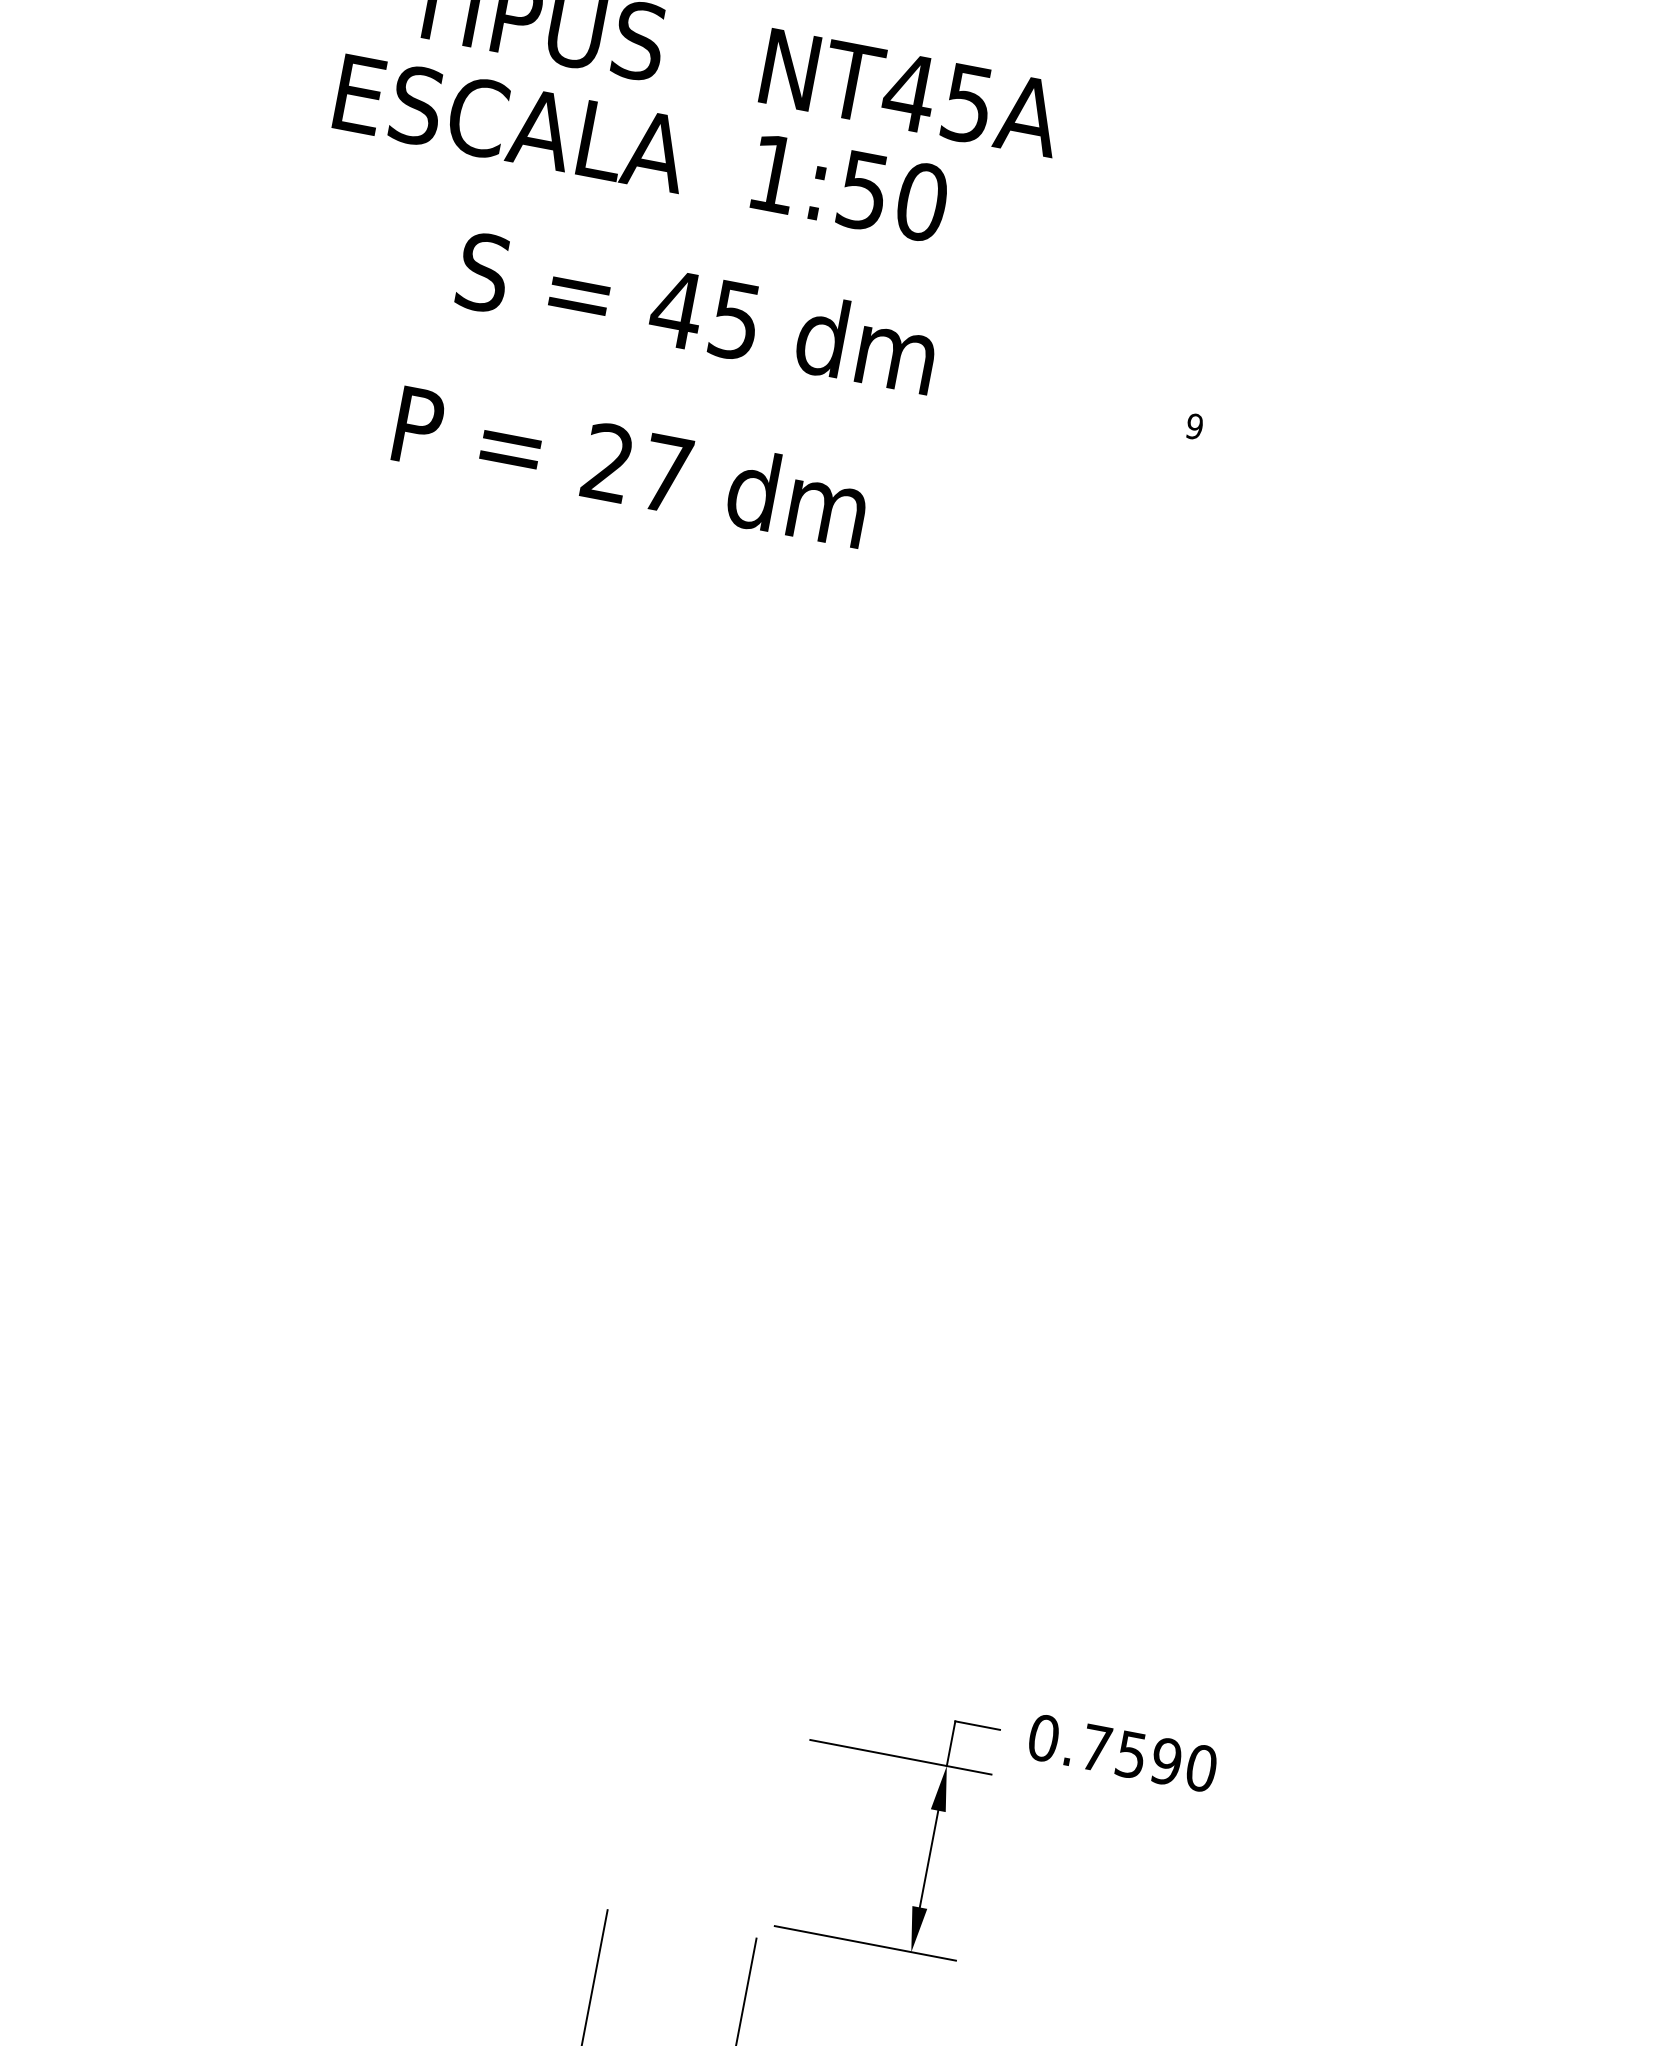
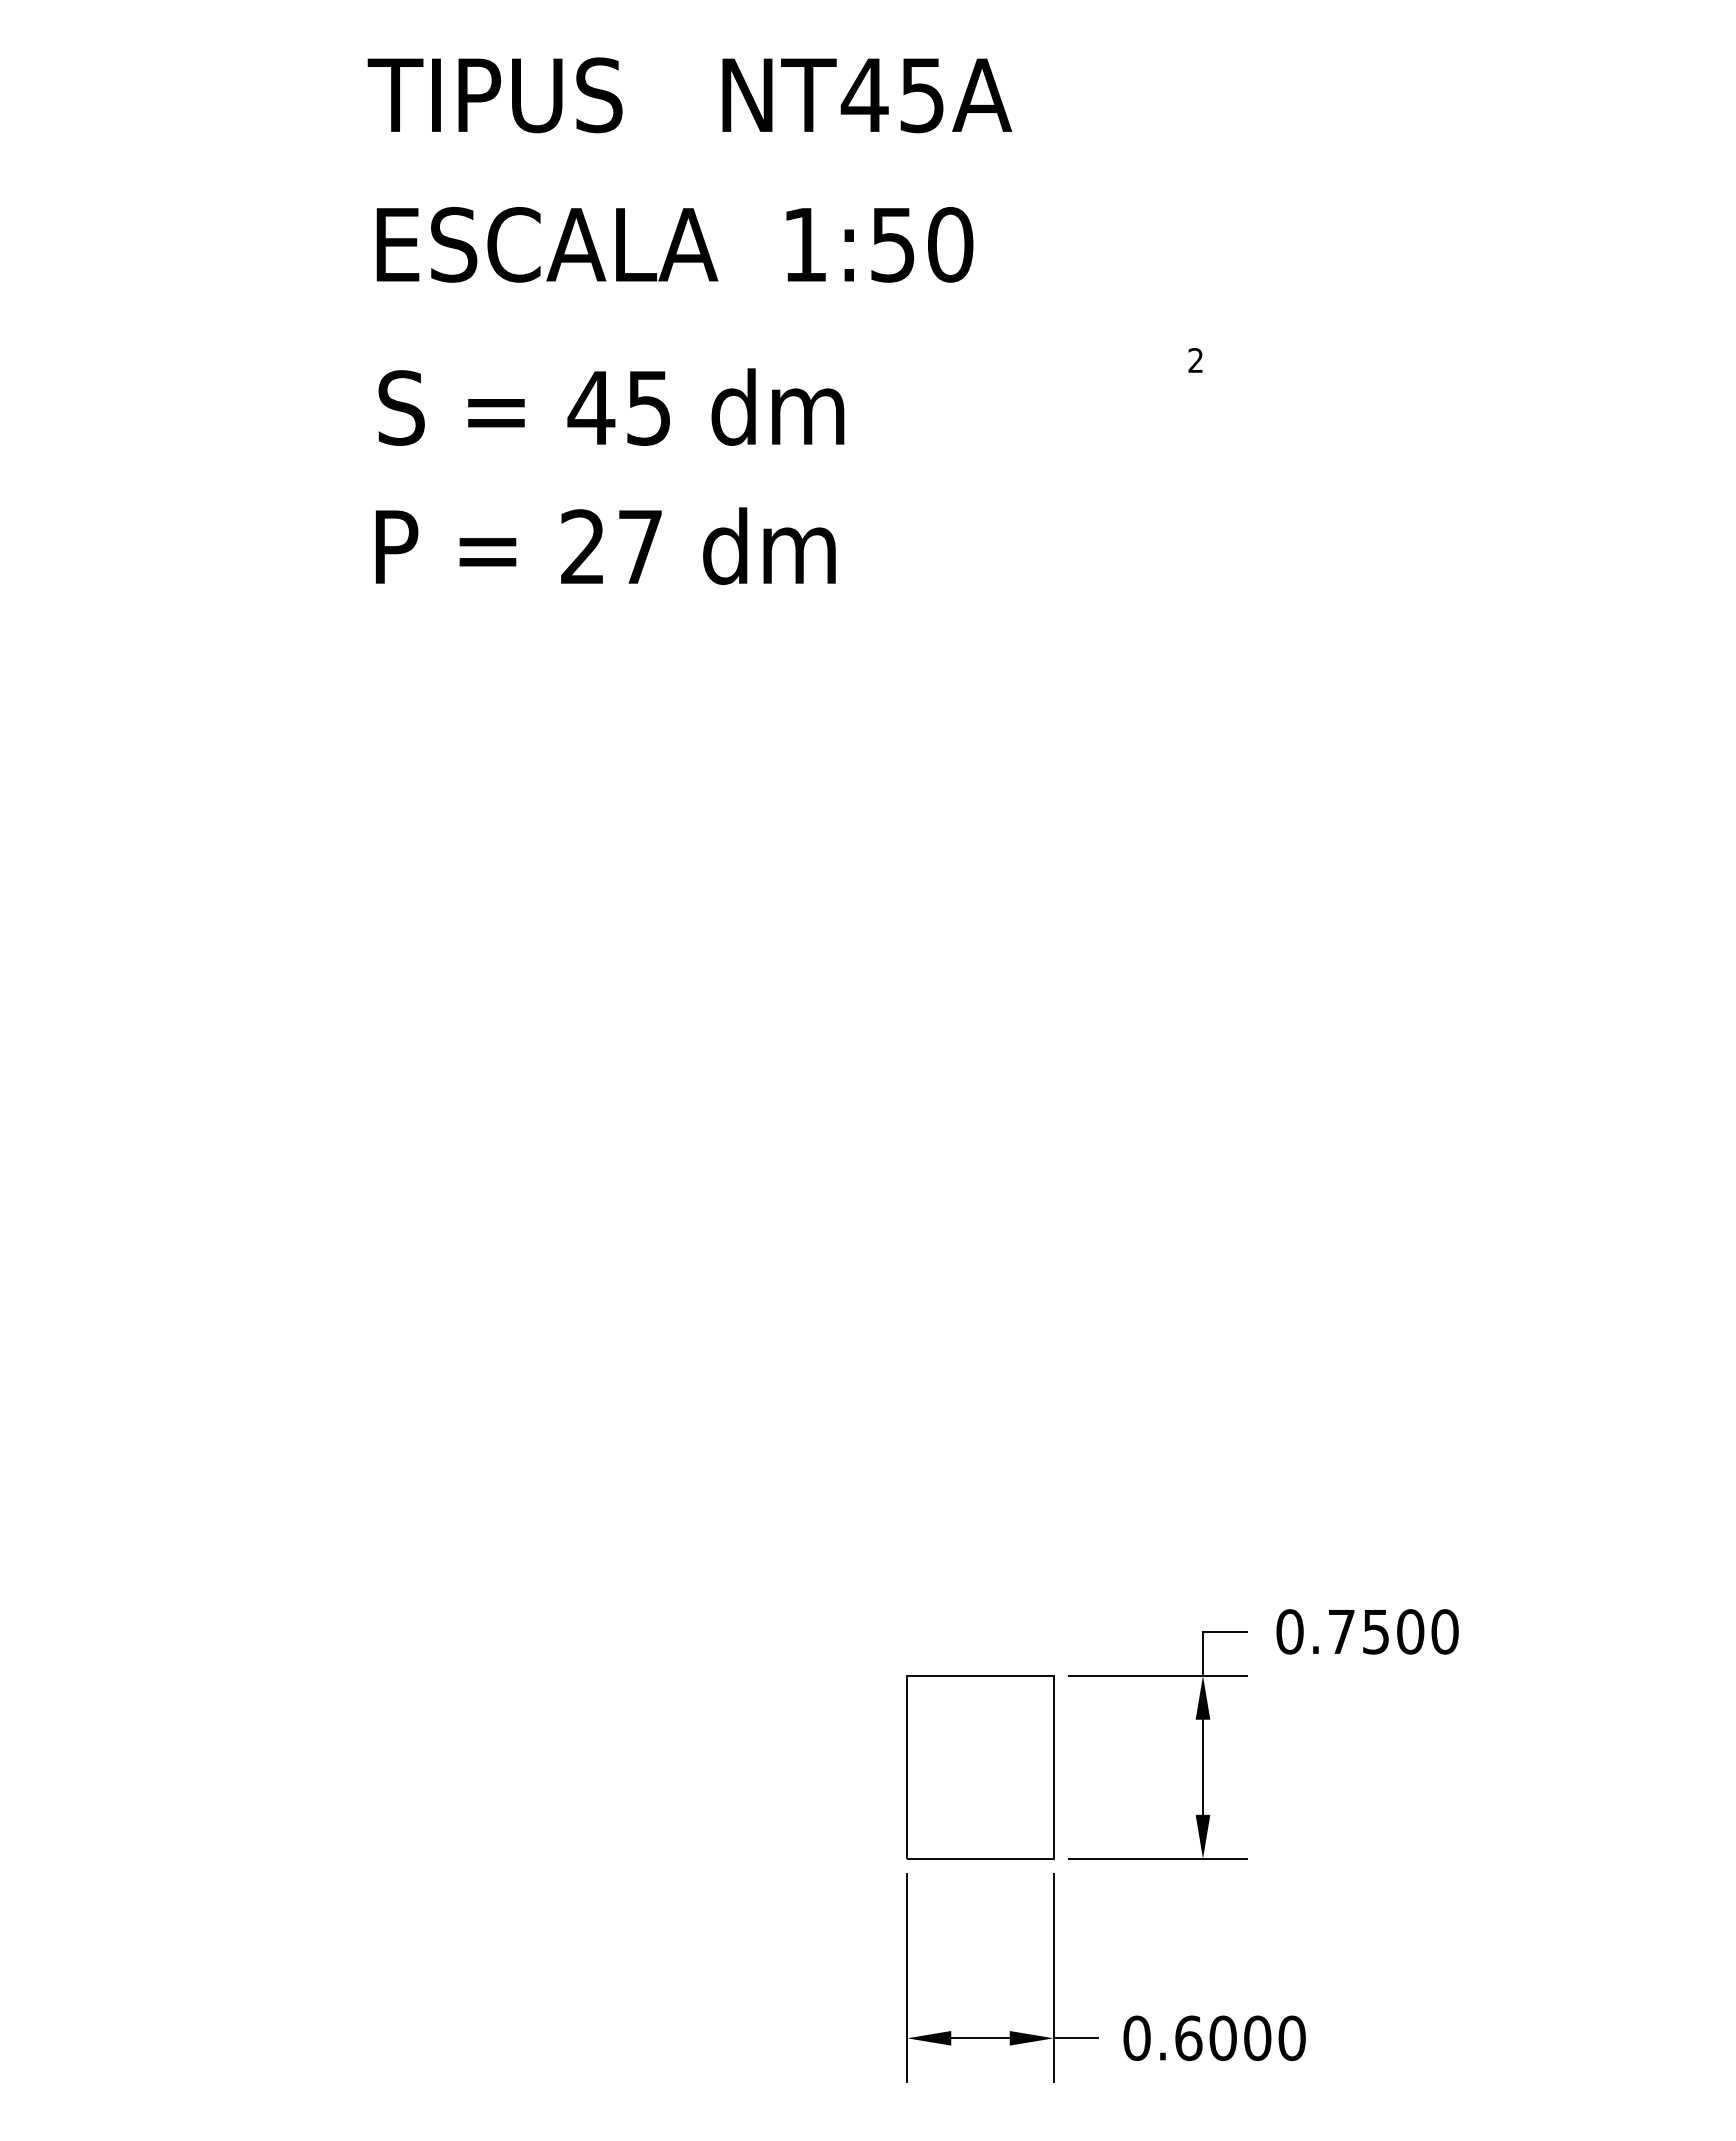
text: (641, 148) -> (674, 244), moved
text: (697, 311) -> (611, 406), moved
text: (1194, 426) -> (1195, 360), 9 -> 2
text: (631, 465) -> (605, 545), moved
text: (1166, 1761) -> (1410, 1631), 0.7590 -> 0.7500
part: (702, 1816) -> (980, 1767), added

